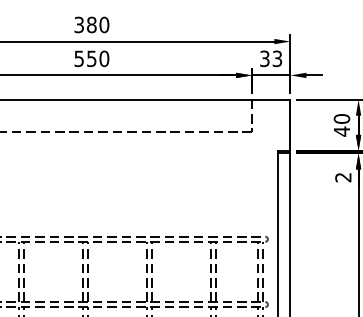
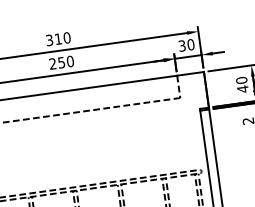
text: (91, 24) -> (58, 38), 380 -> 310
text: (78, 58) -> (52, 63), 550 -> 250
text: (277, 58) -> (191, 44), 33 -> 30

